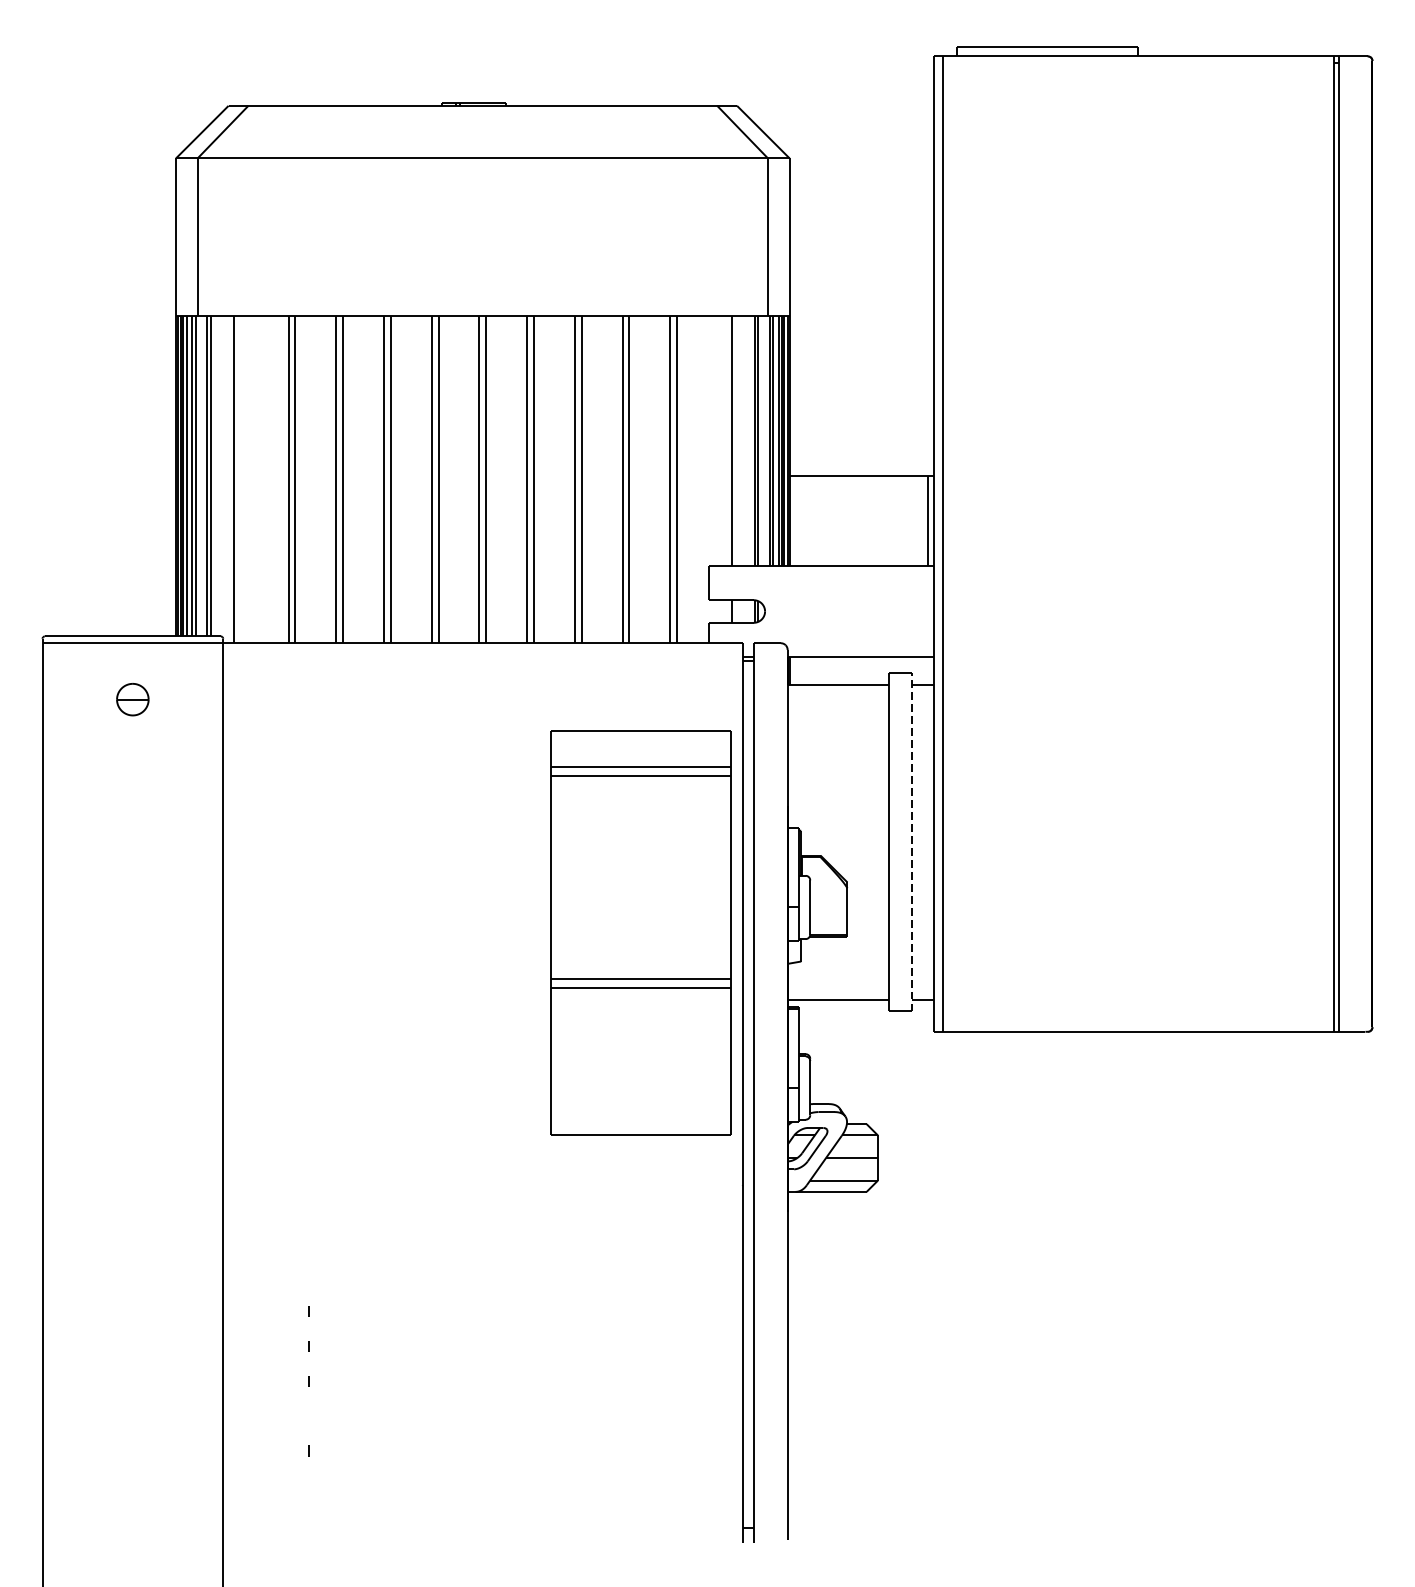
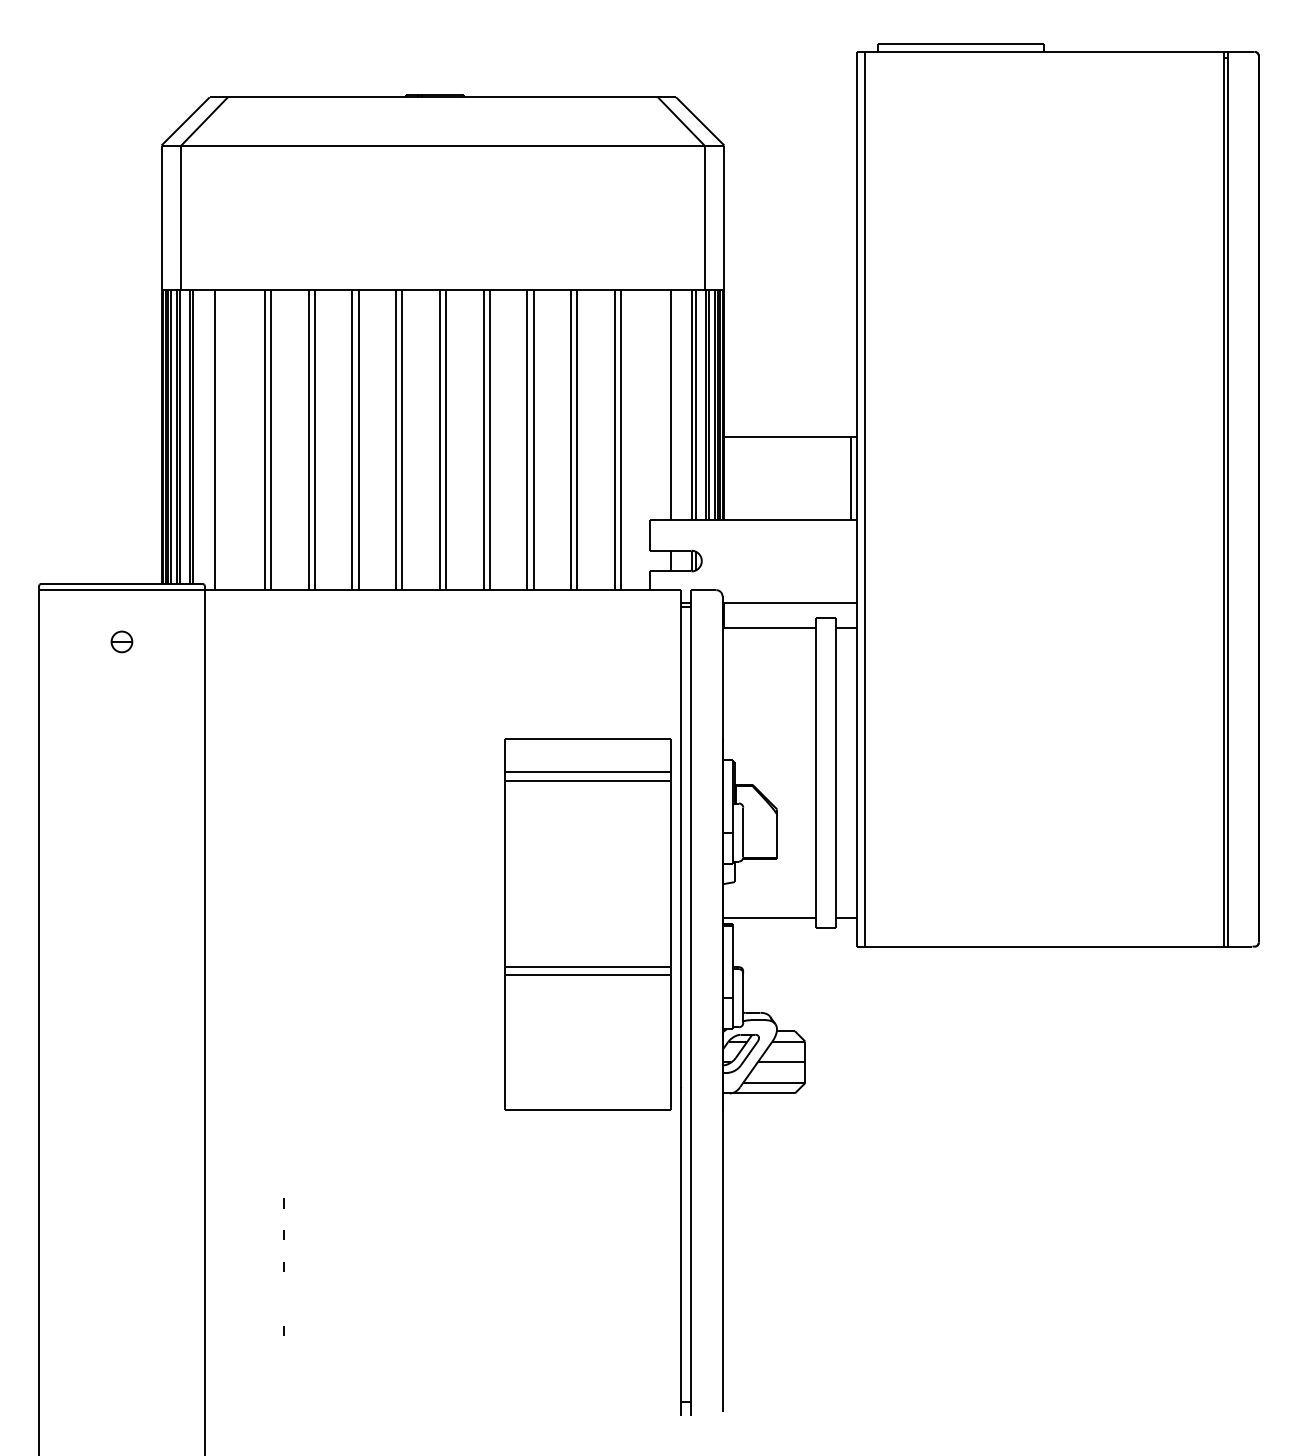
part: (132, 699) -> (121, 641), size x0.71
line: (911, 842) -> (836, 772), dashed -> solid
part: (640, 932) -> (587, 924), moved

